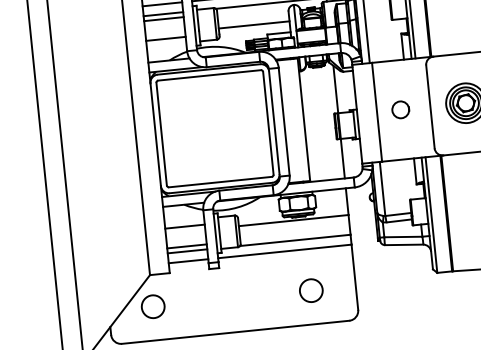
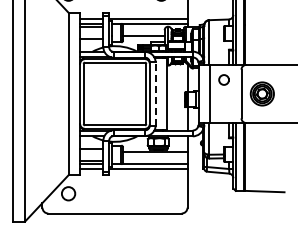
circle: (399, 109) -> (223, 79), moved
line: (284, 122) -> (155, 94), solid -> dashed
circle: (309, 290) -> (160, 193), removed

